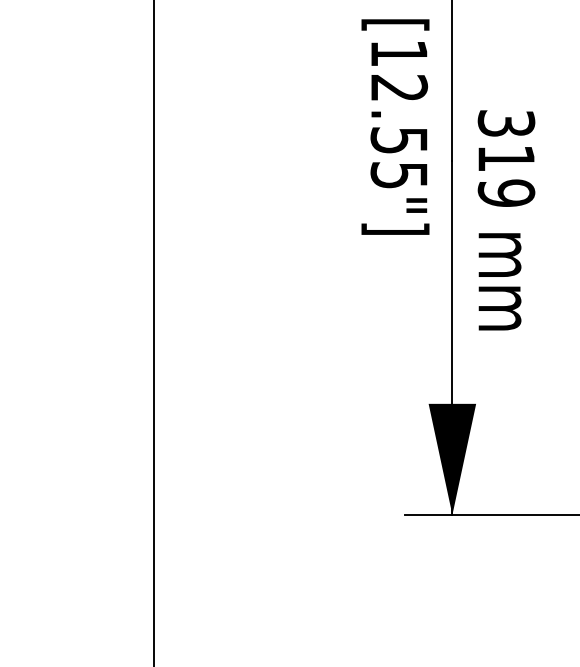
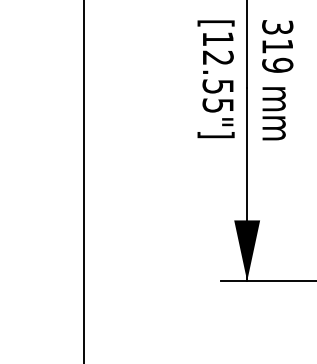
text: (394, 127) -> (215, 79), moved
text: (506, 220) -> (277, 80), moved

